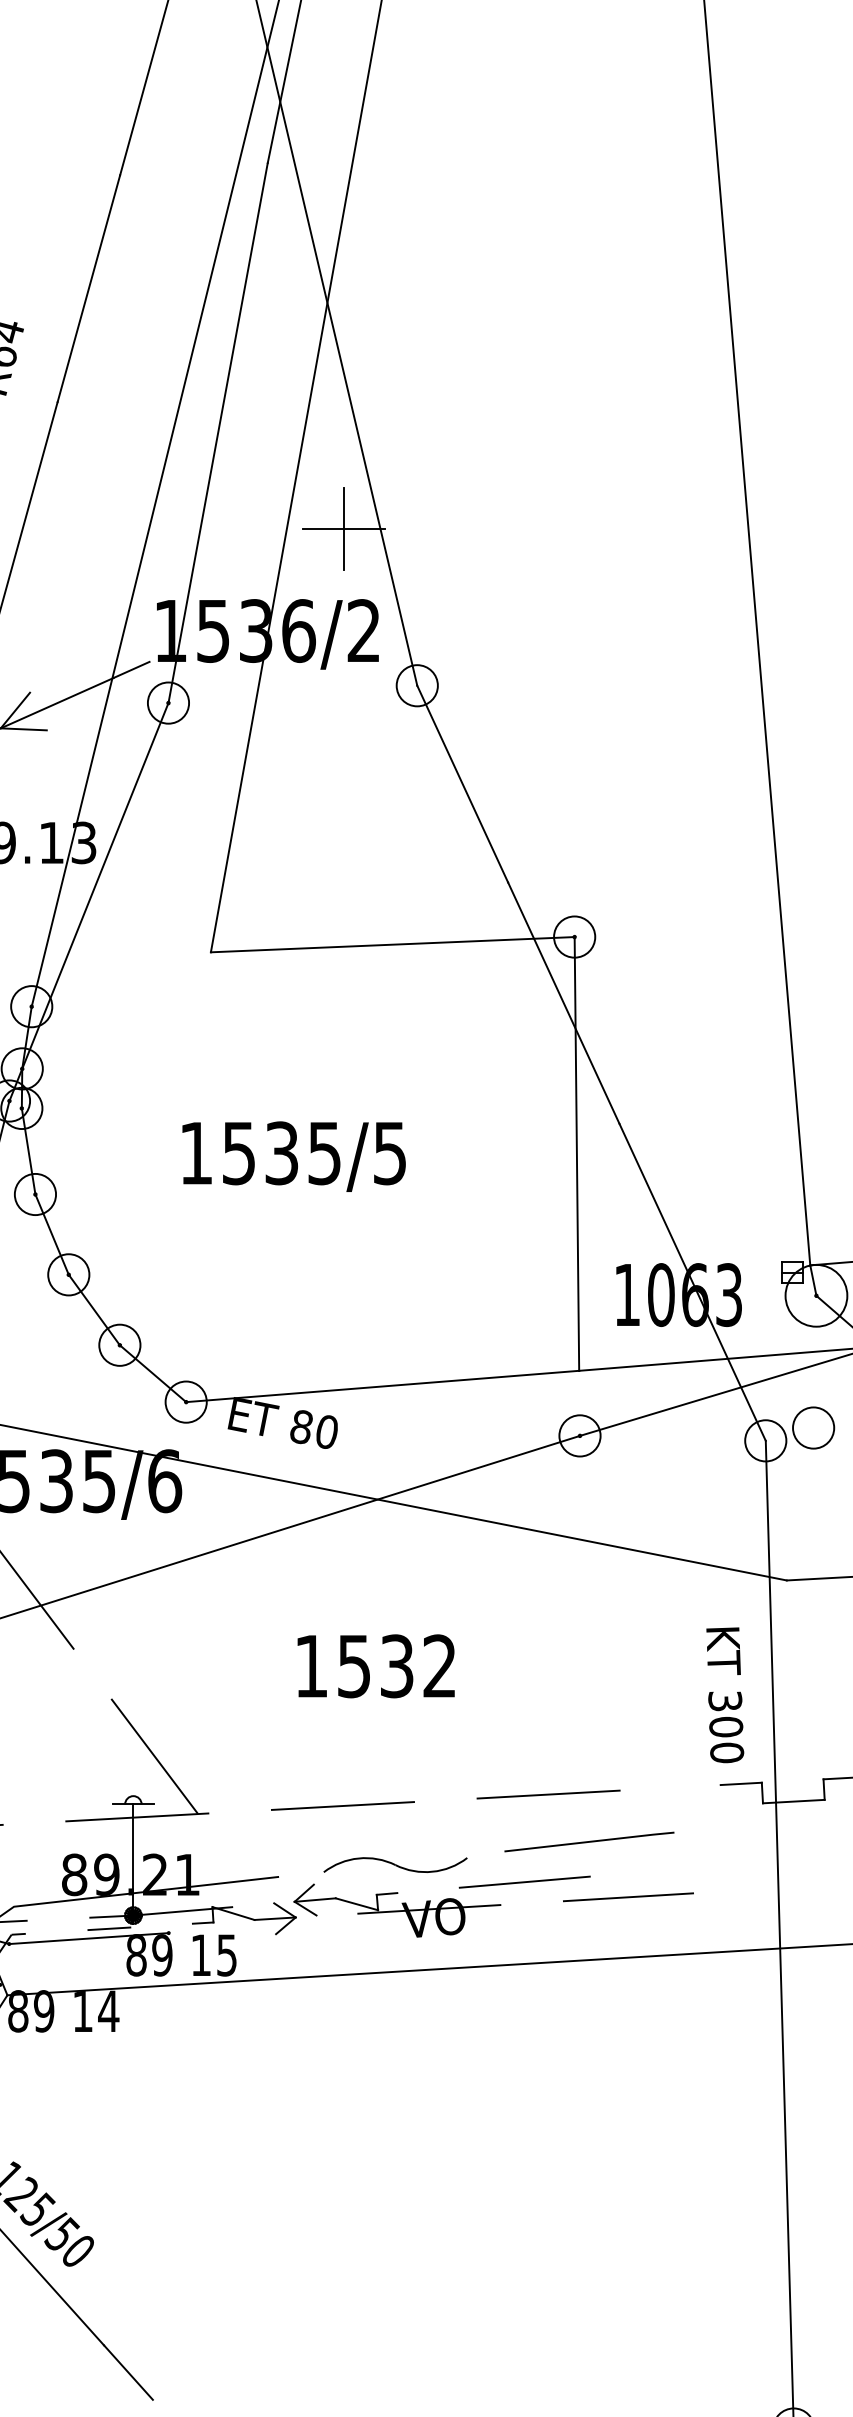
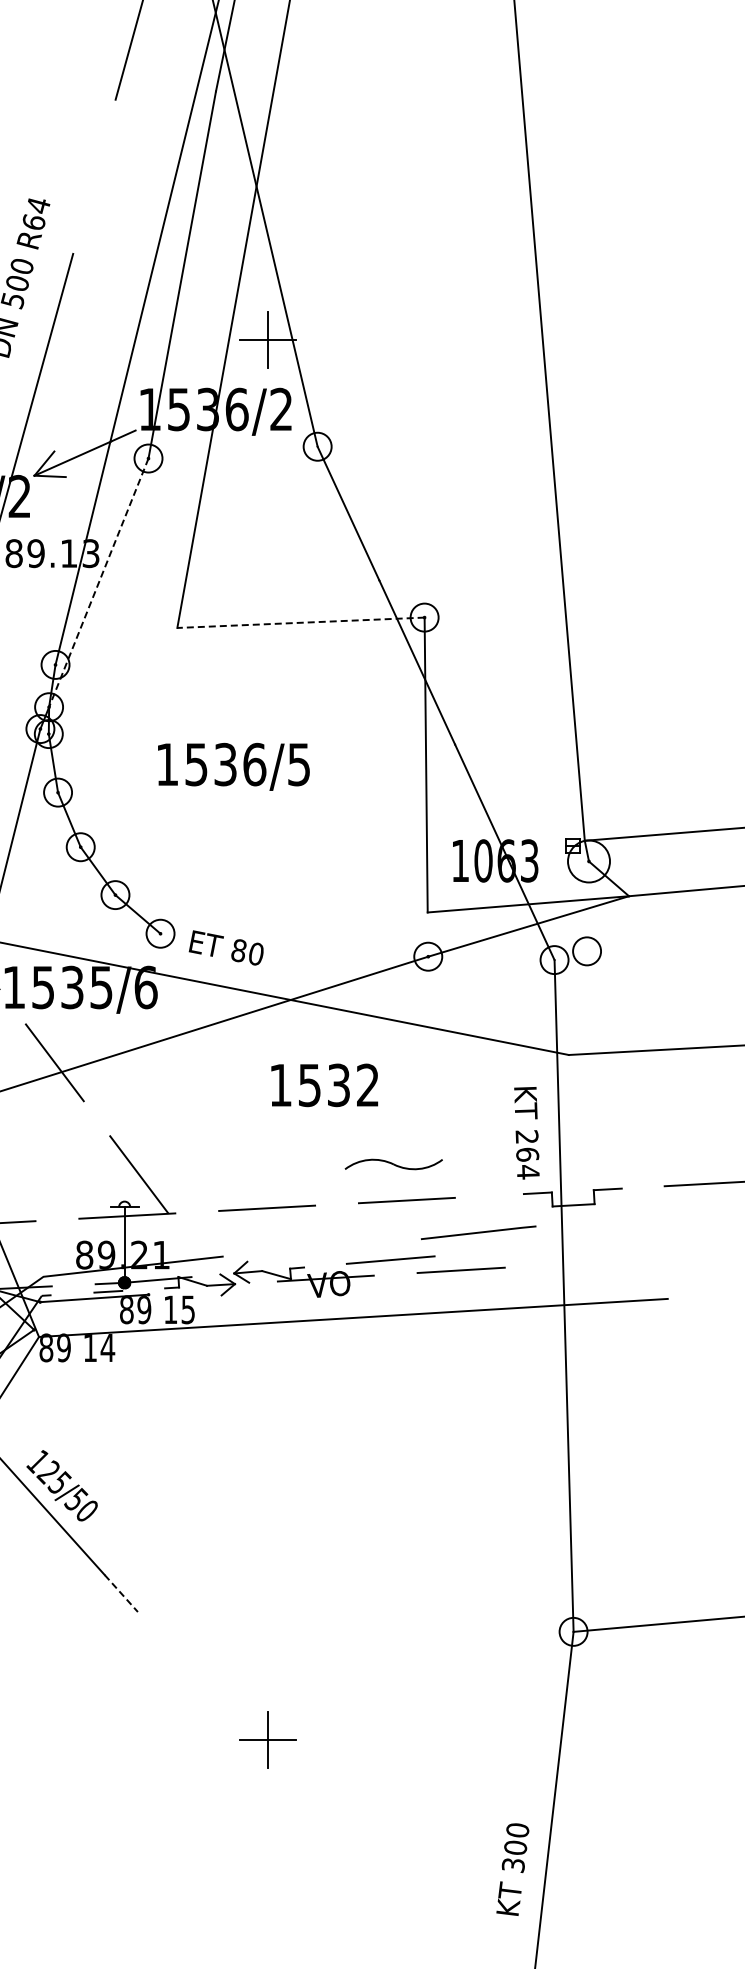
line: (89, 288) -> (94, 176), removed
line: (94, 885) -> (98, 582), solid -> dashed
line: (392, 944) -> (300, 622), solid -> dashed
text: (324, 1153) -> (254, 764), 1535/5 -> 1536/5
line: (381, 1385) -> (293, 922), removed
text: (375, 1666) -> (324, 1085), moved
text: (725, 1726) -> (527, 1154), 300 -> 264
line: (589, 1841) -> (478, 1232), moved
part: (395, 1865) -> (393, 1164), moved
line: (128, 2372) -> (121, 1593), solid -> dashed

